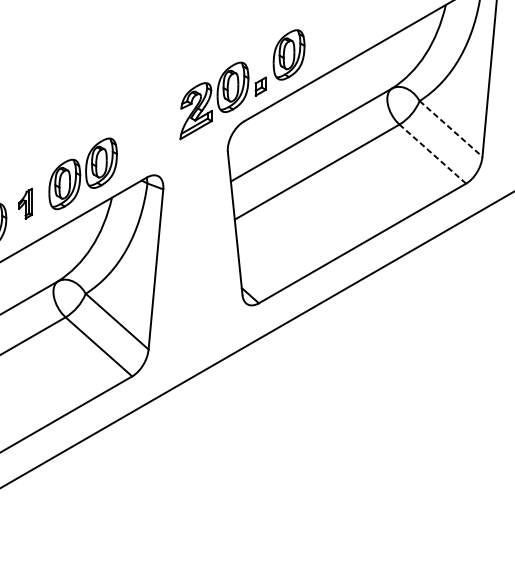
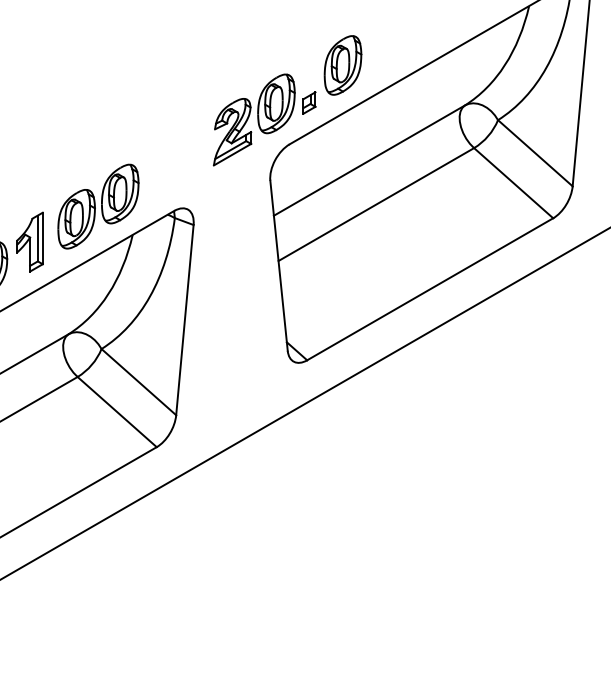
line: (451, 129) -> (535, 153), dashed -> solid
line: (432, 154) -> (513, 183), dashed -> solid
part: (25, 203) -> (29, 241), size x1.67

